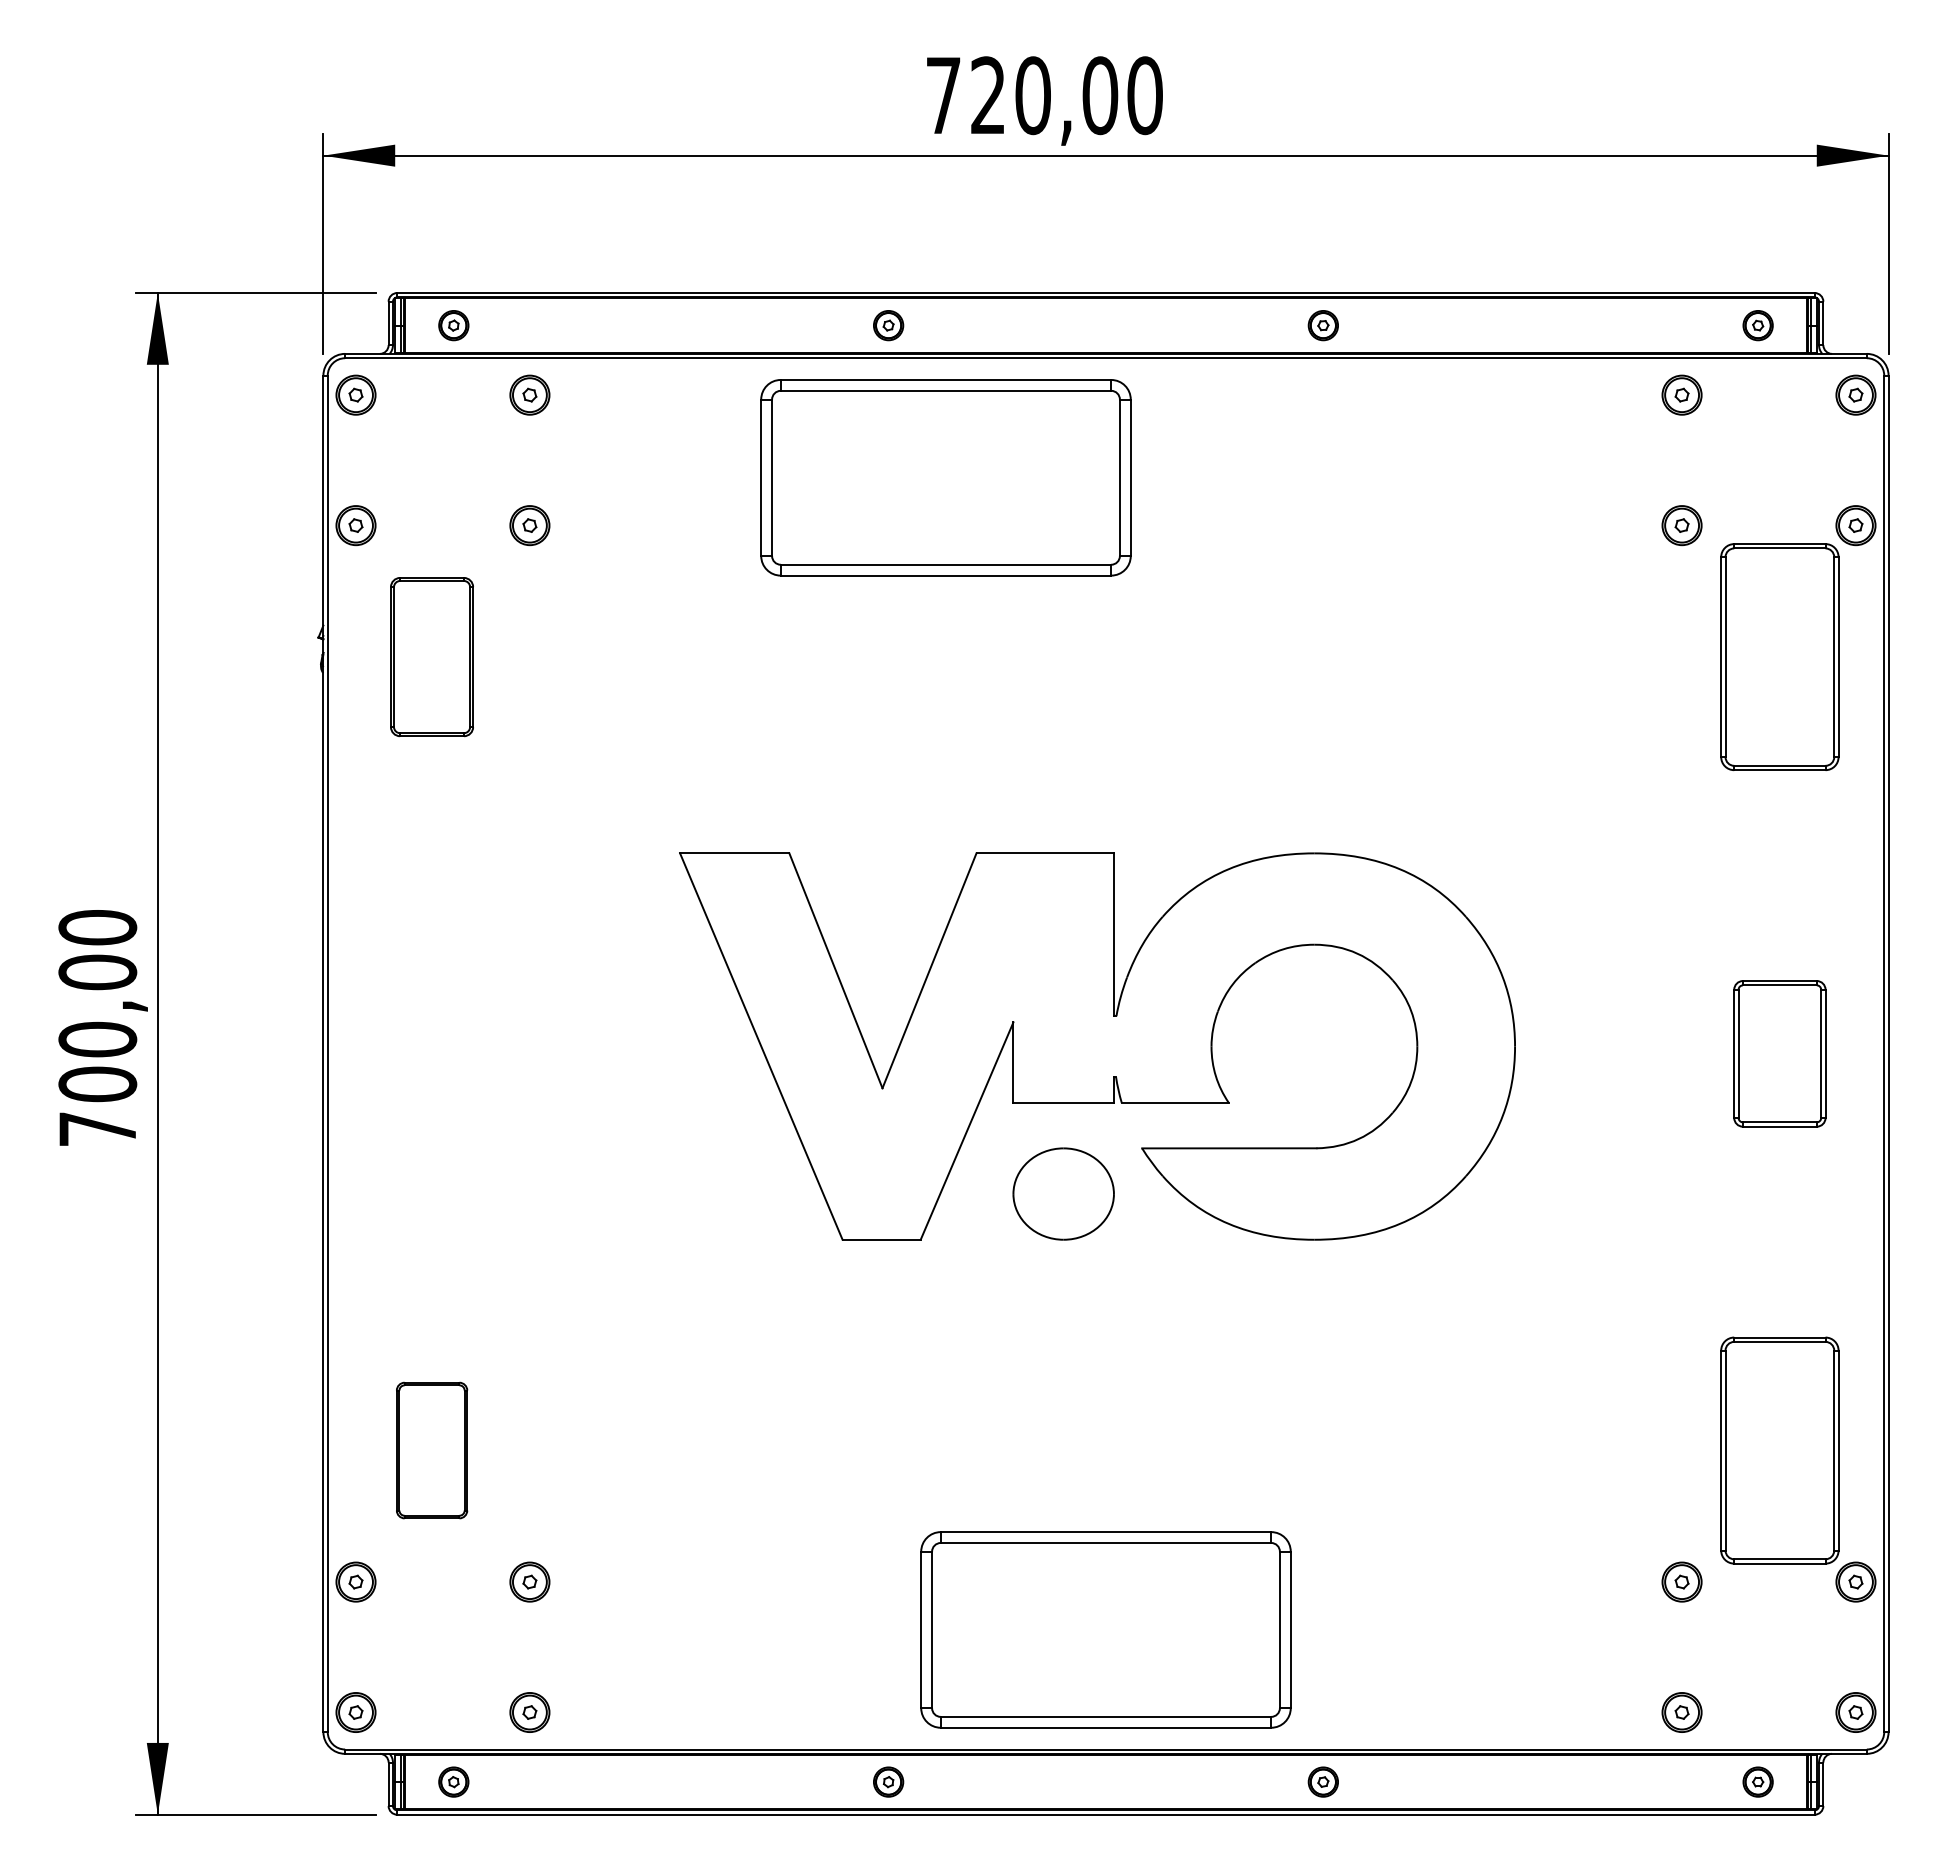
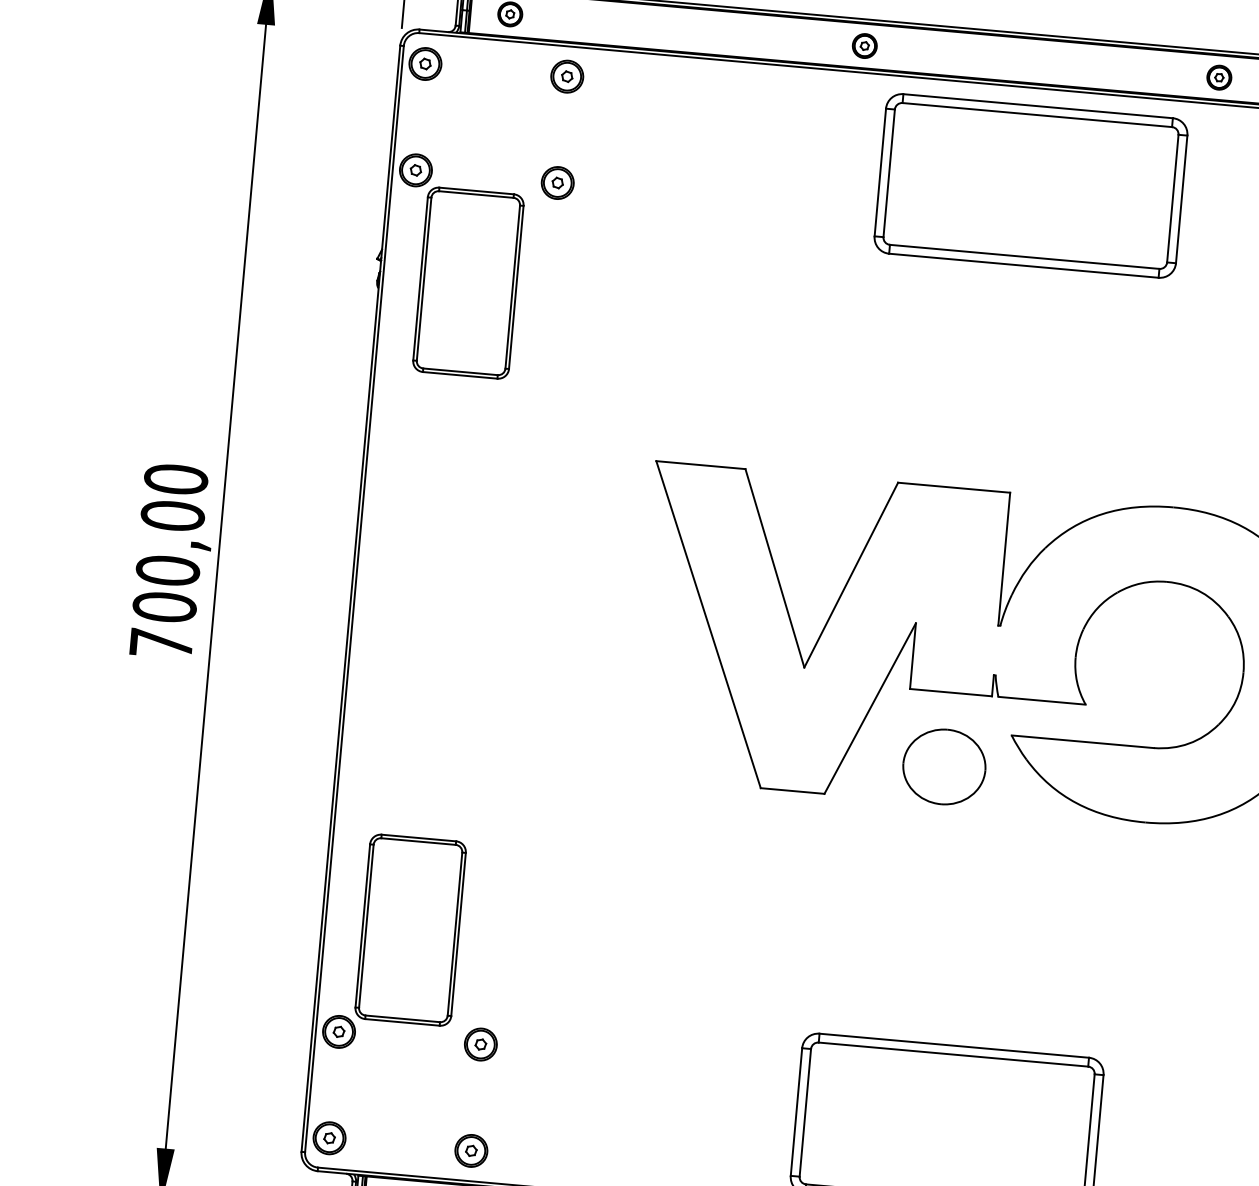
part: (945, 477) -> (1030, 185), moved
part: (431, 656) -> (467, 282), size x1.43
part: (431, 1450) -> (410, 930), size x1.67

